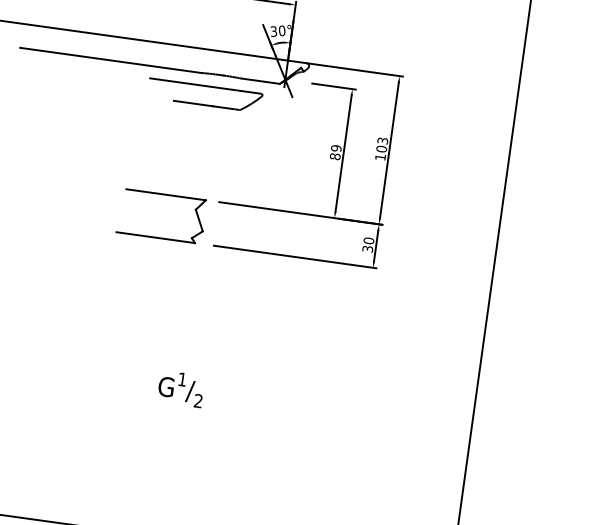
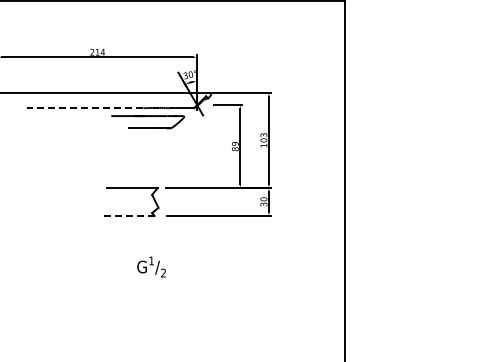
line: (109, 60) -> (84, 108), solid -> dashed
line: (154, 236) -> (128, 215), solid -> dashed
text: (181, 388) -> (151, 266), moved

